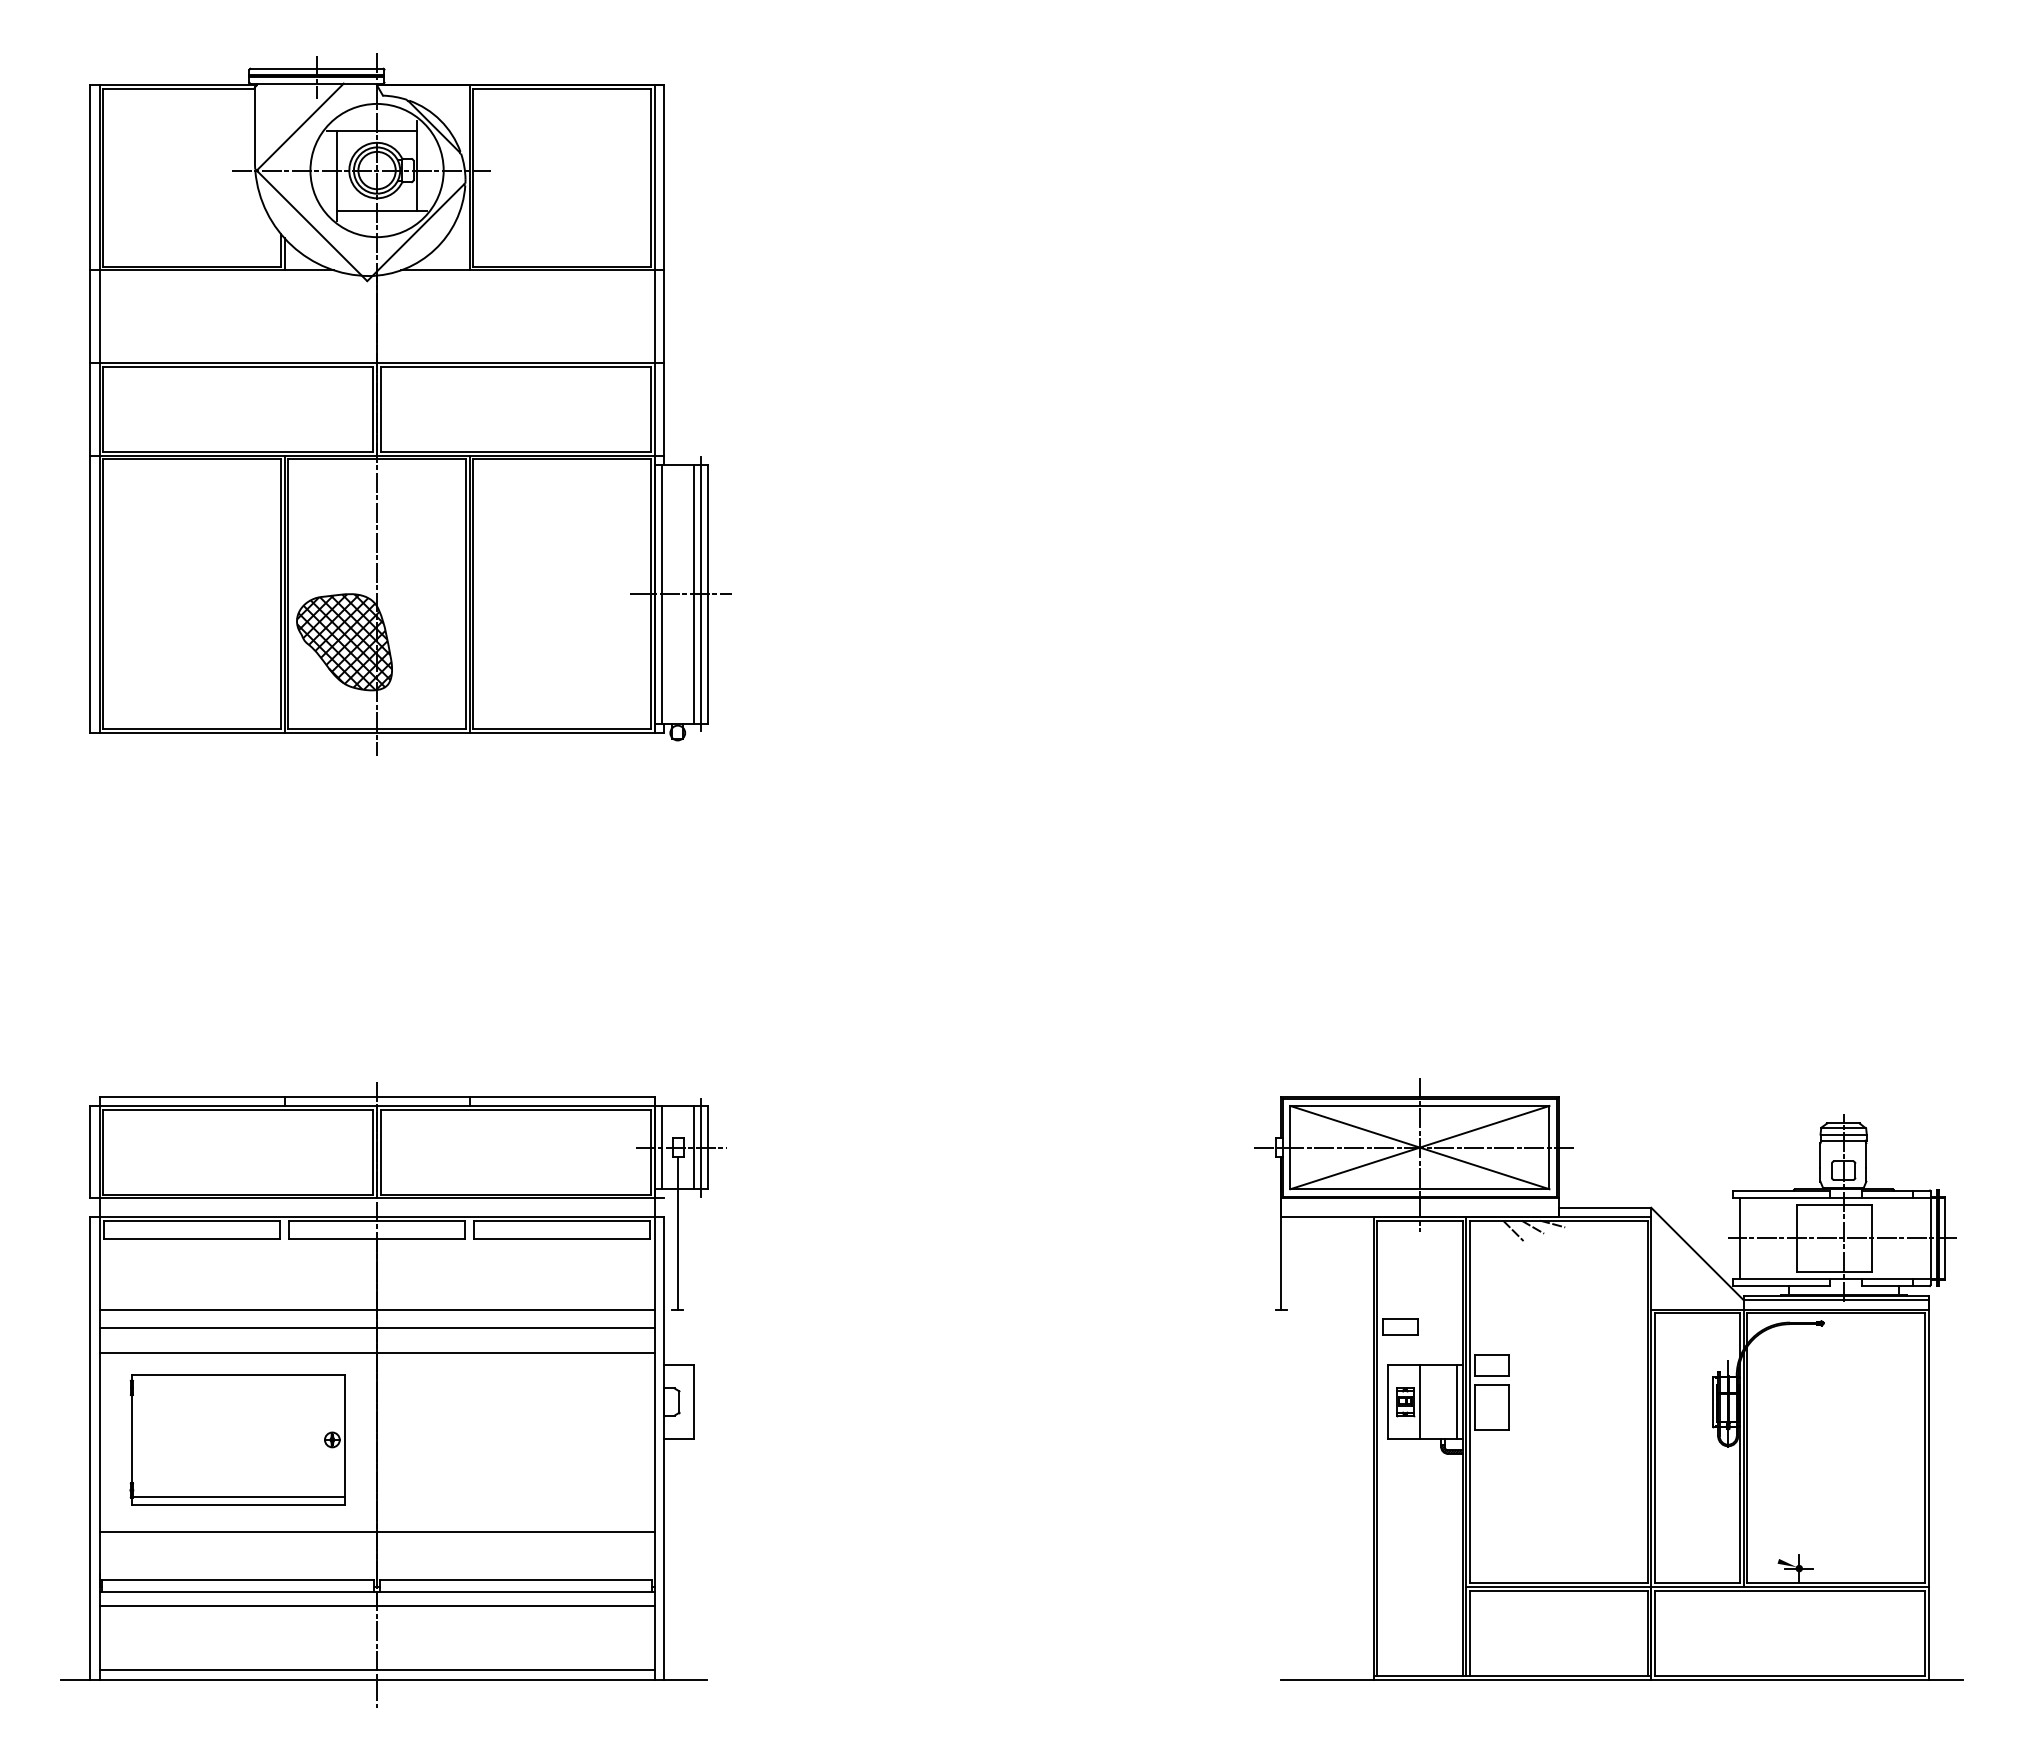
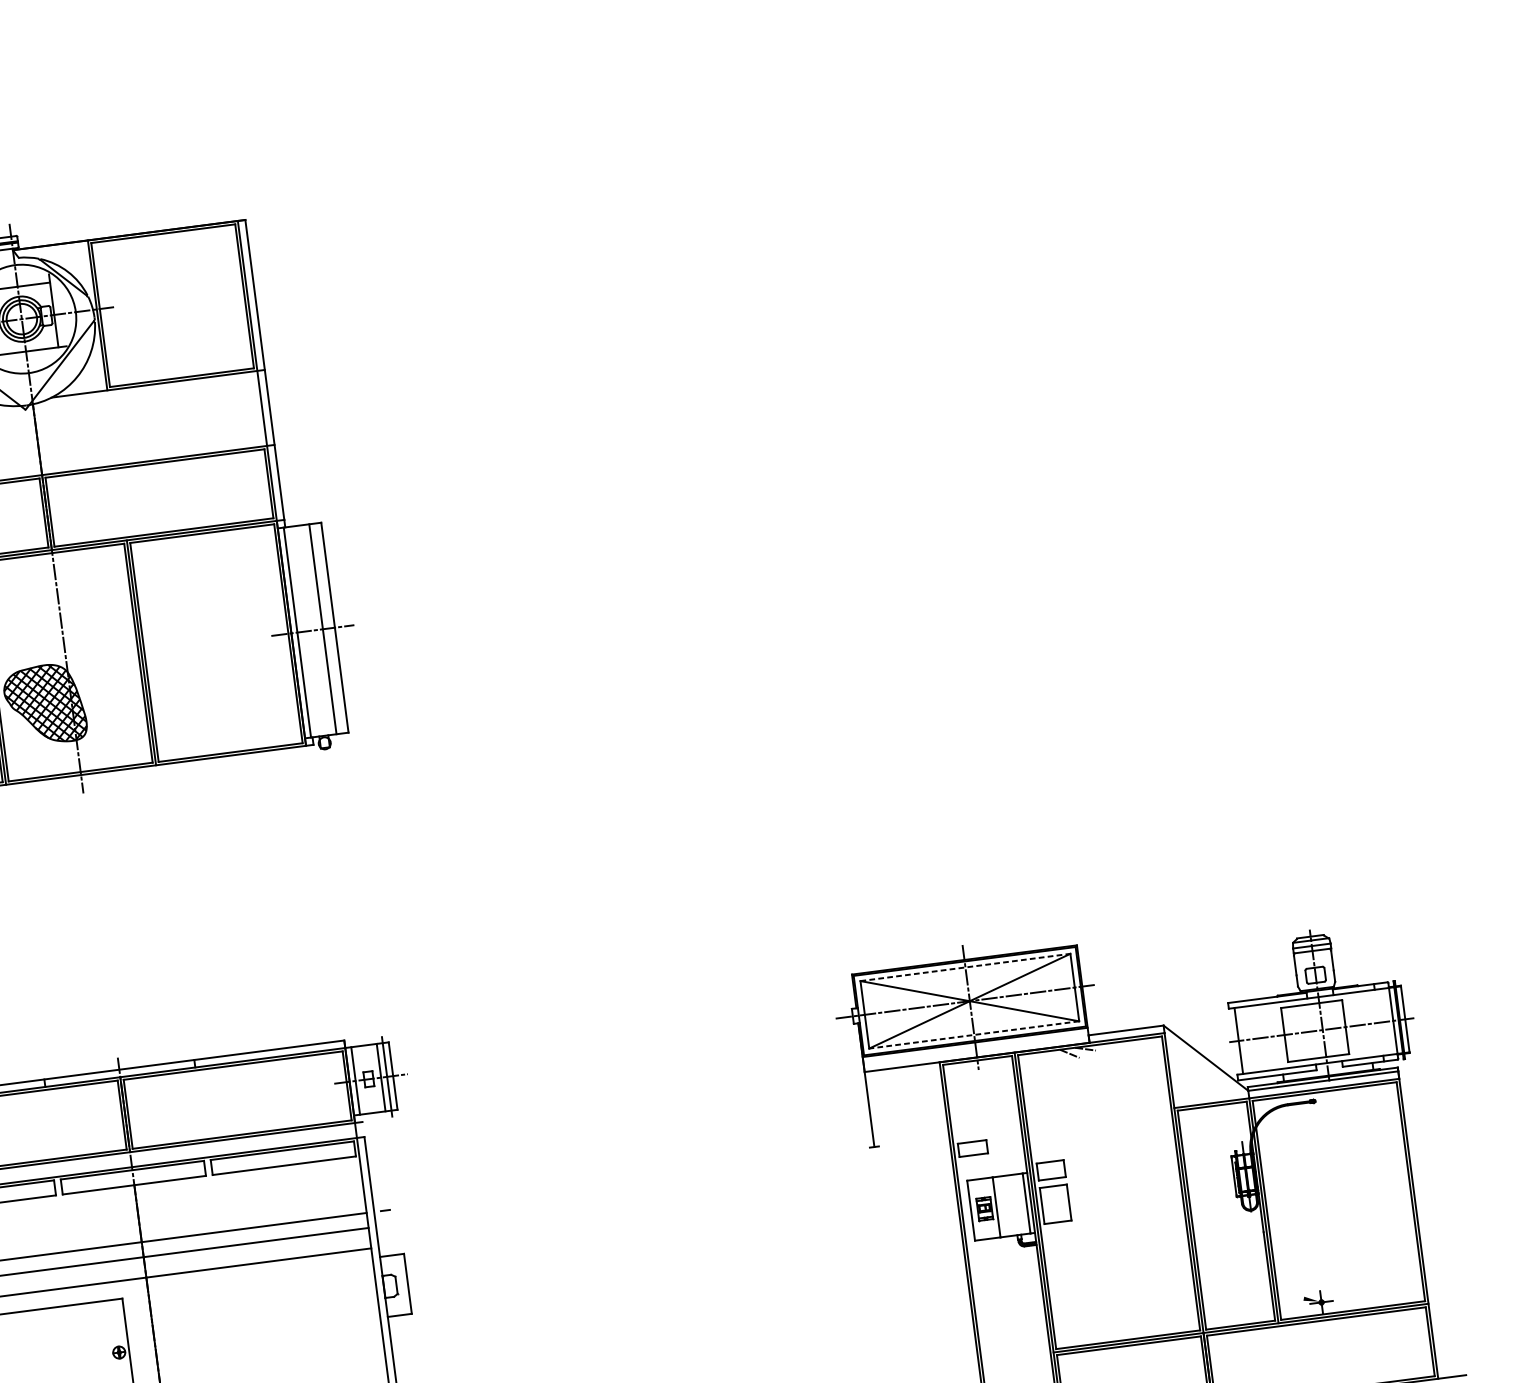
line: (700, 594) -> (328, 628), removed
line: (1419, 1105) -> (965, 967), solid -> dashed
line: (1419, 1189) -> (973, 1035), solid -> dashed
line: (1513, 1230) -> (1054, 1058), removed
line: (677, 1232) -> (377, 1148), removed

